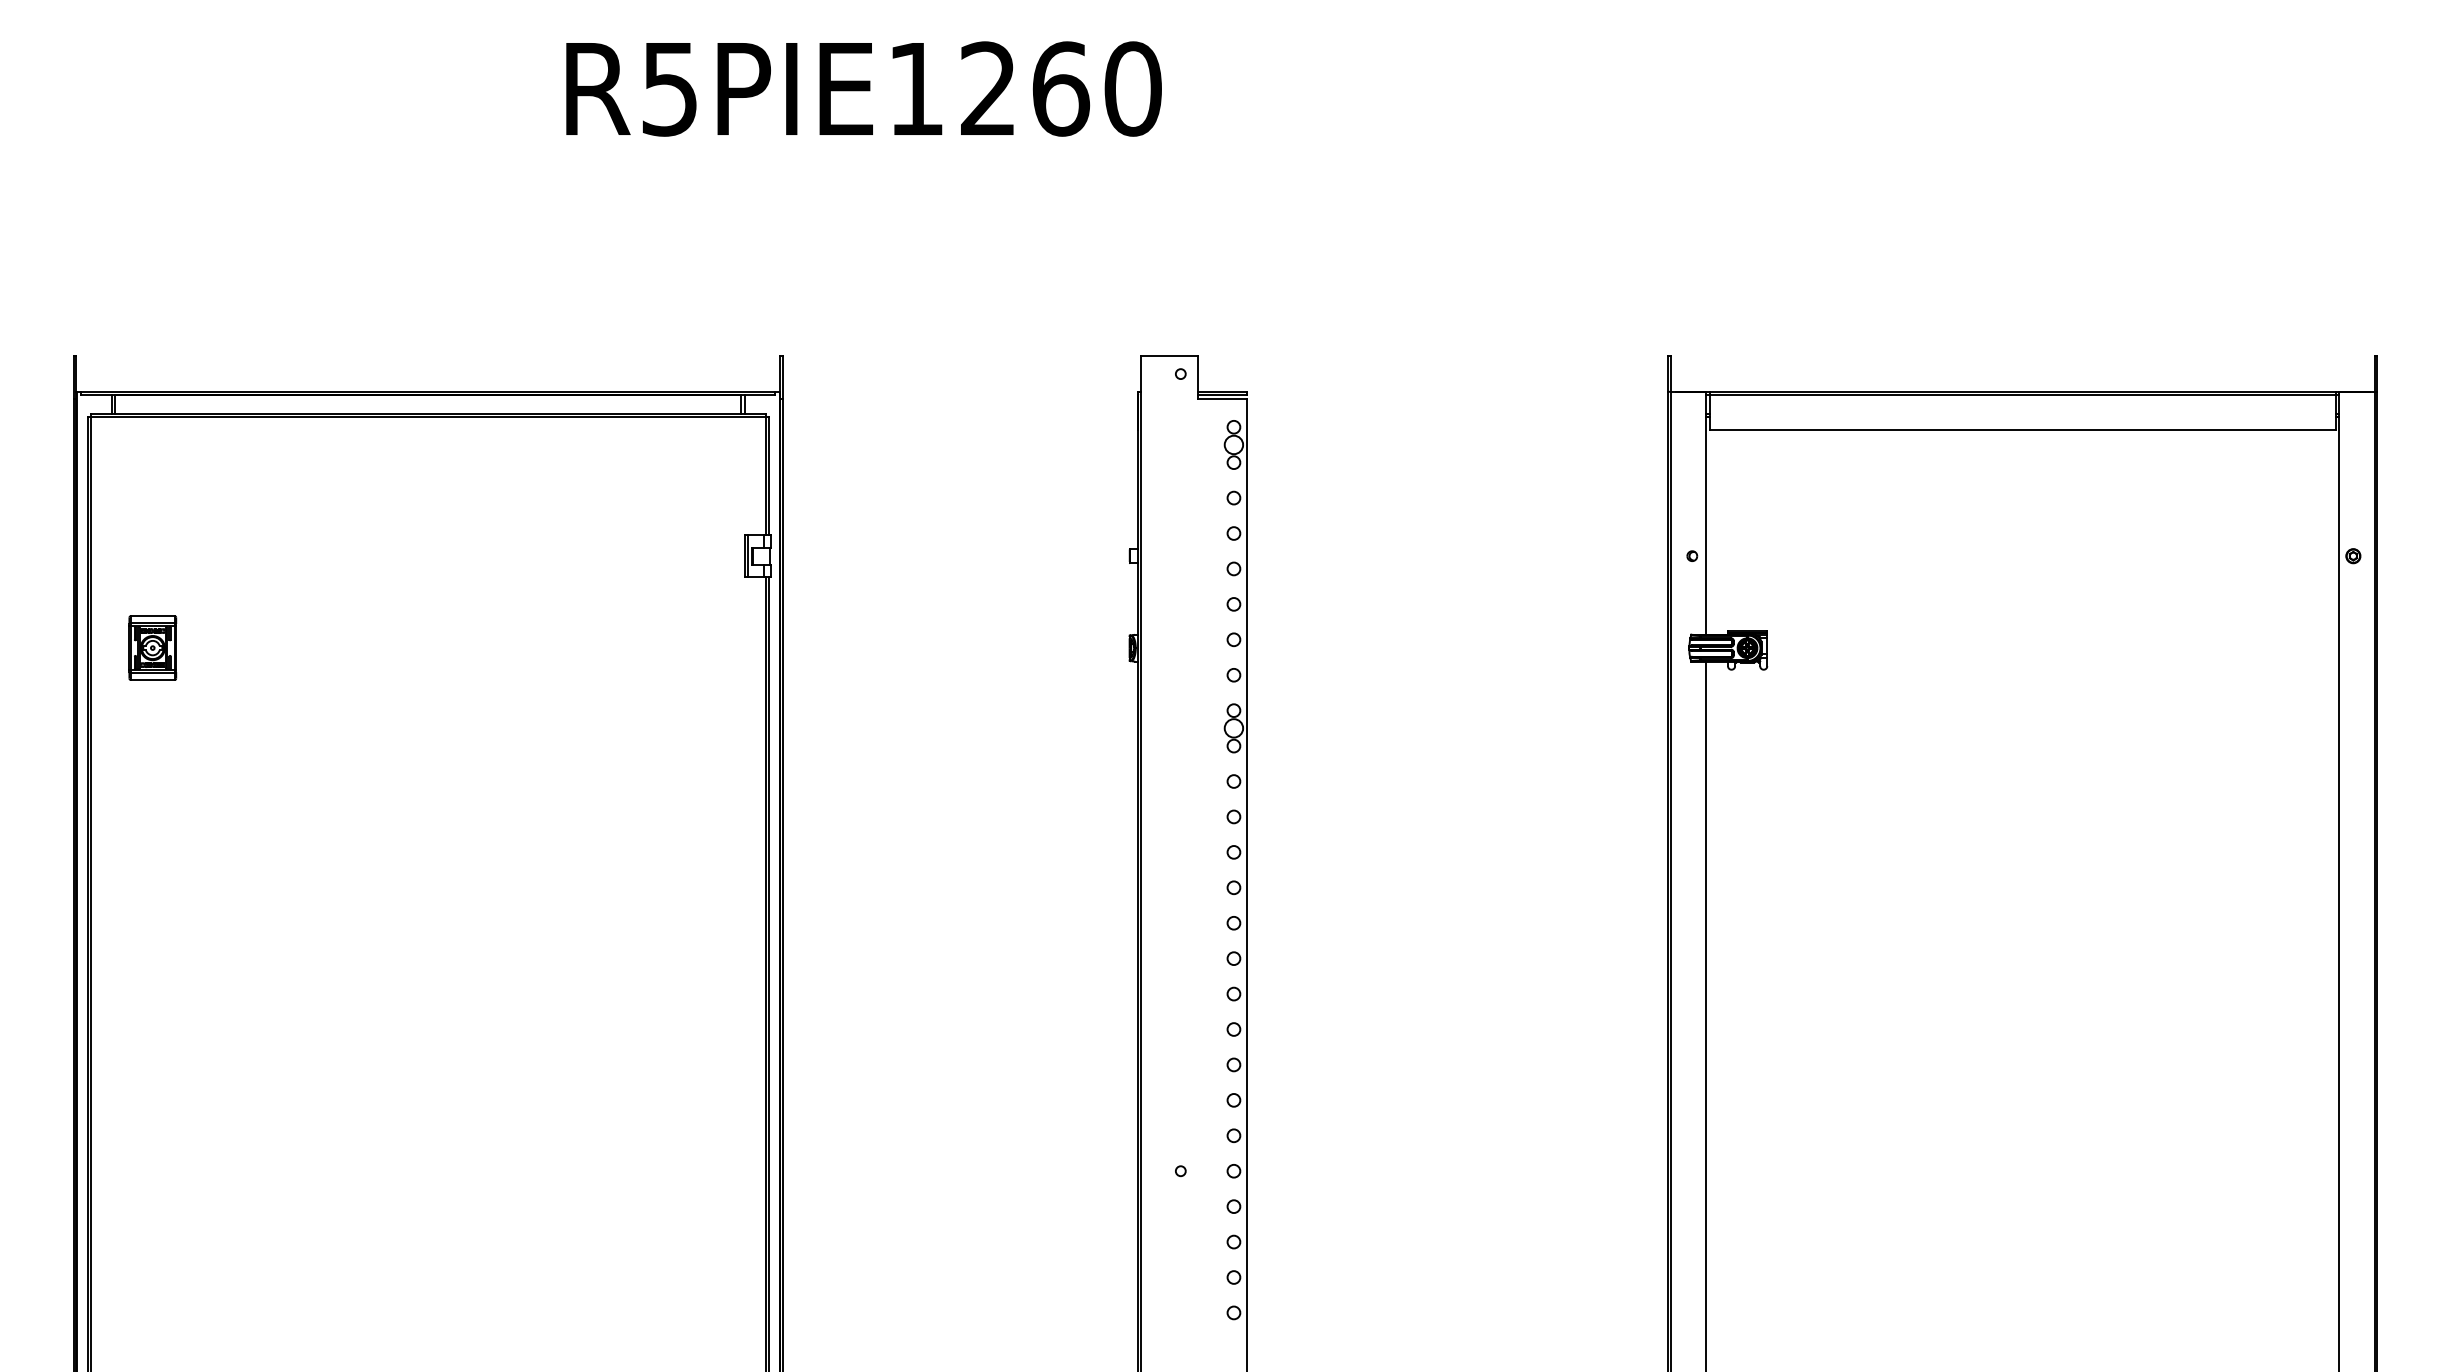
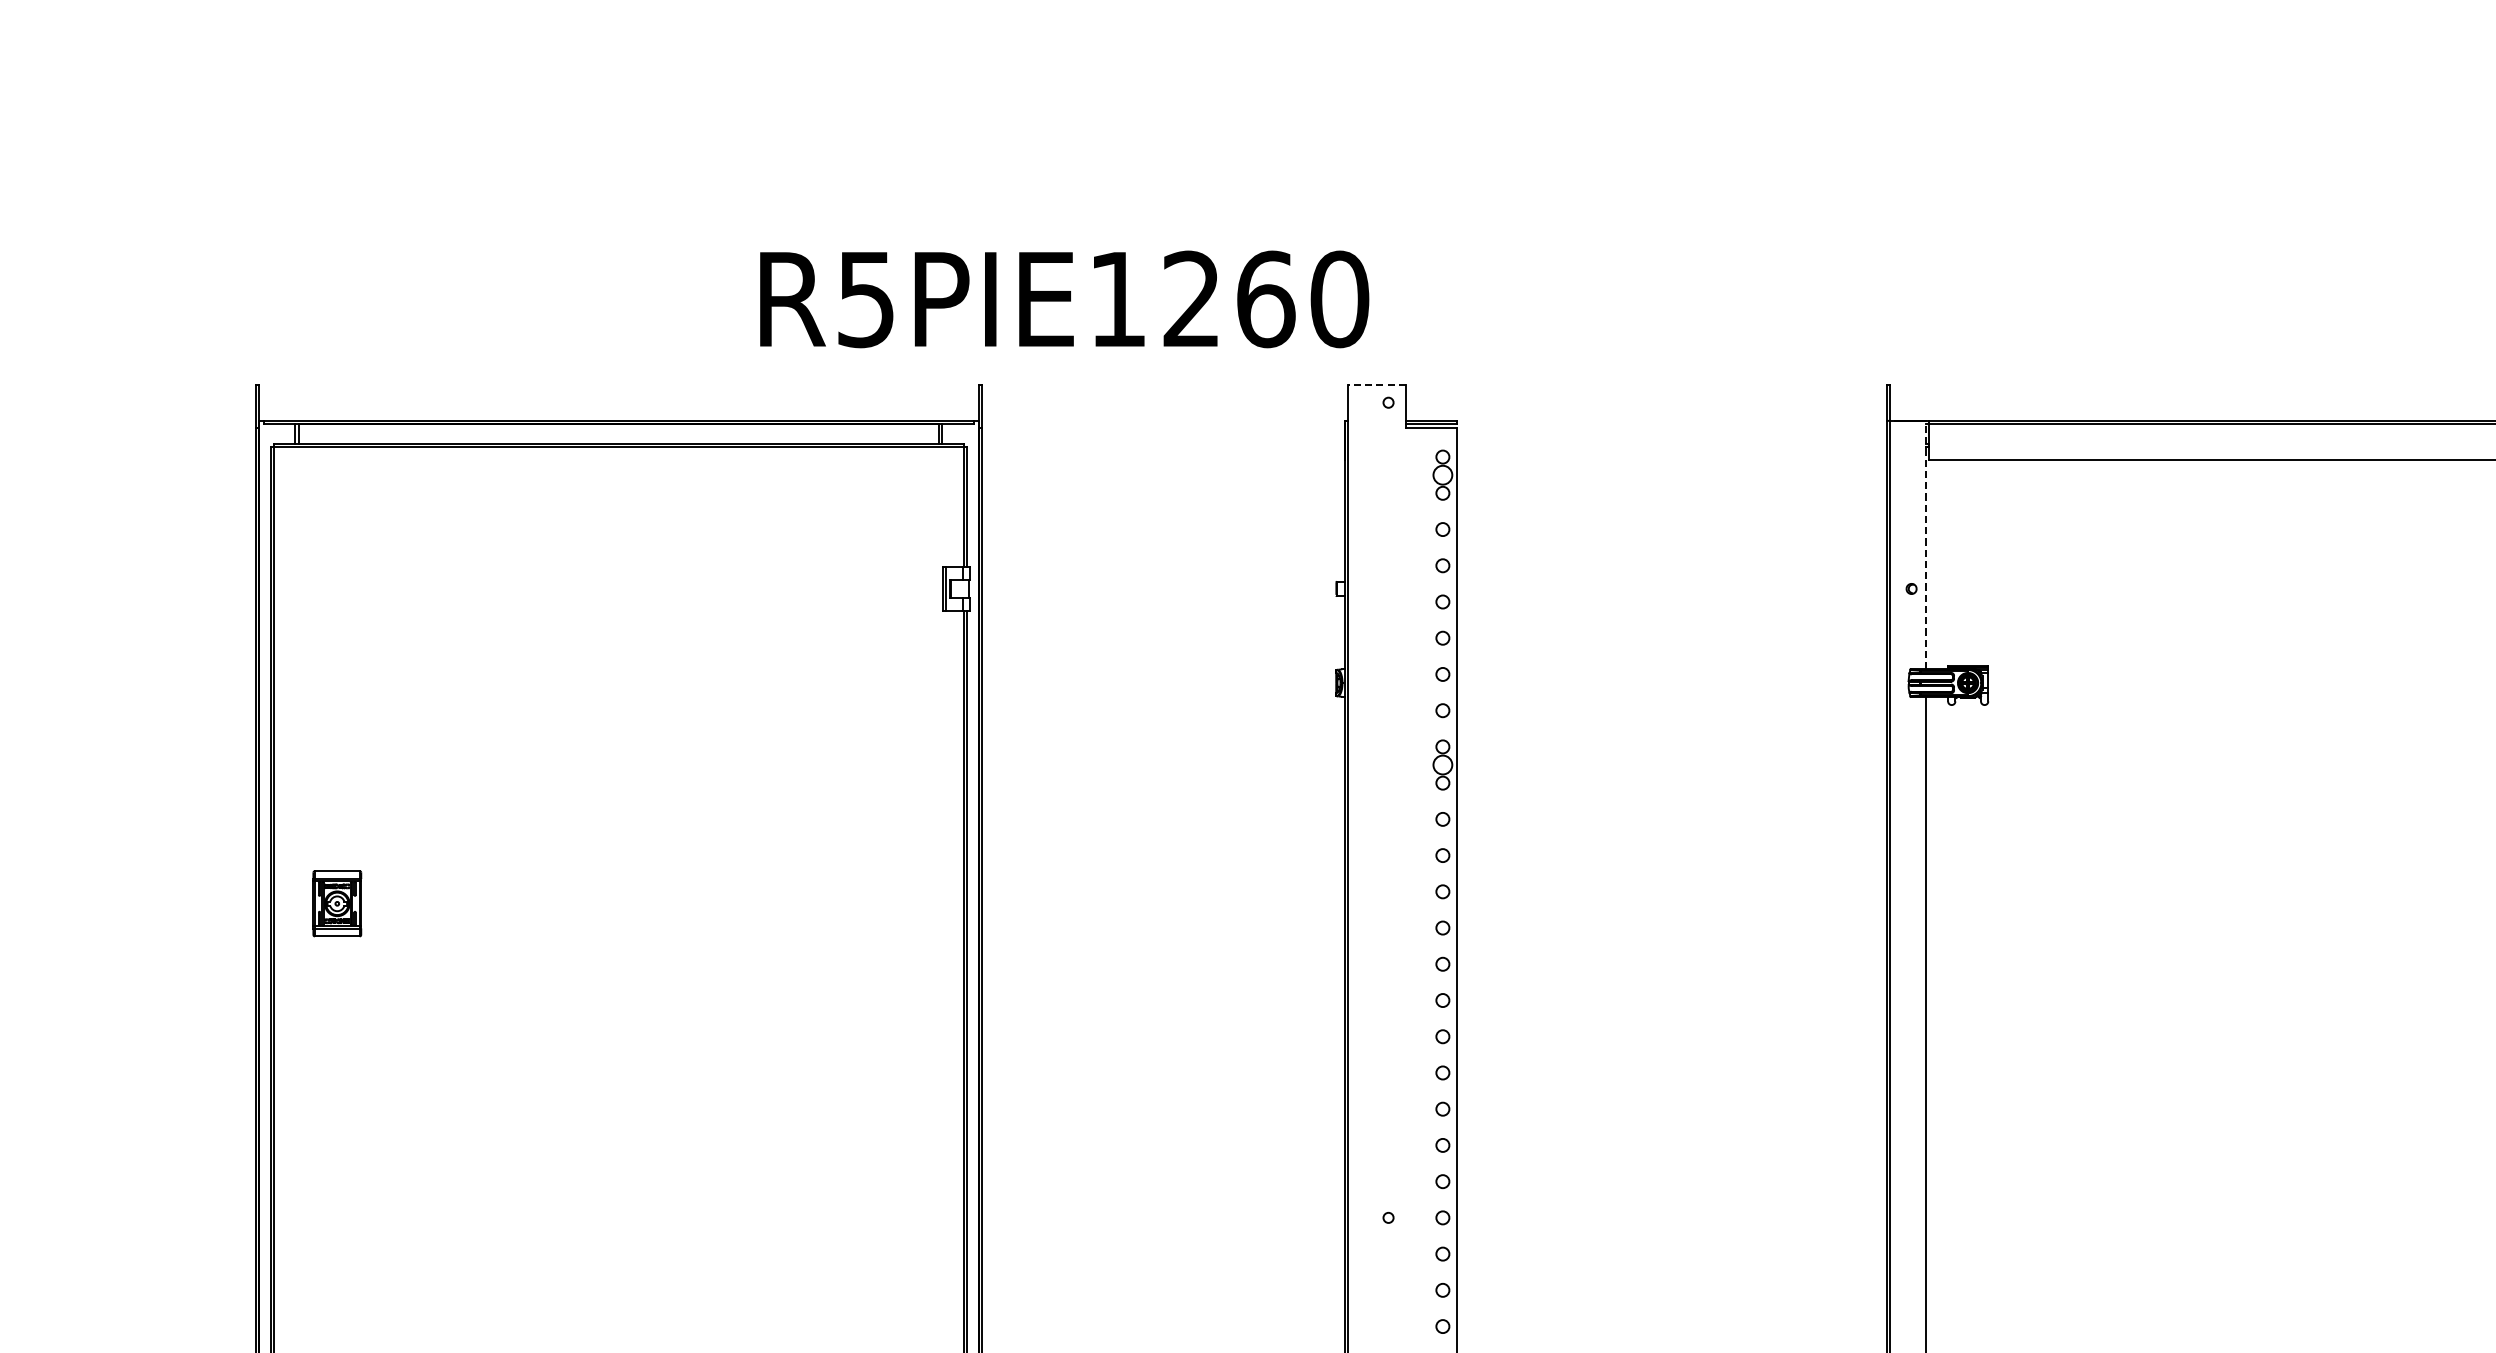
text: (863, 88) -> (1064, 298), moved
line: (1168, 356) -> (1375, 384), solid -> dashed
line: (1706, 512) -> (1926, 544), solid -> dashed
part: (152, 647) -> (337, 903), moved

